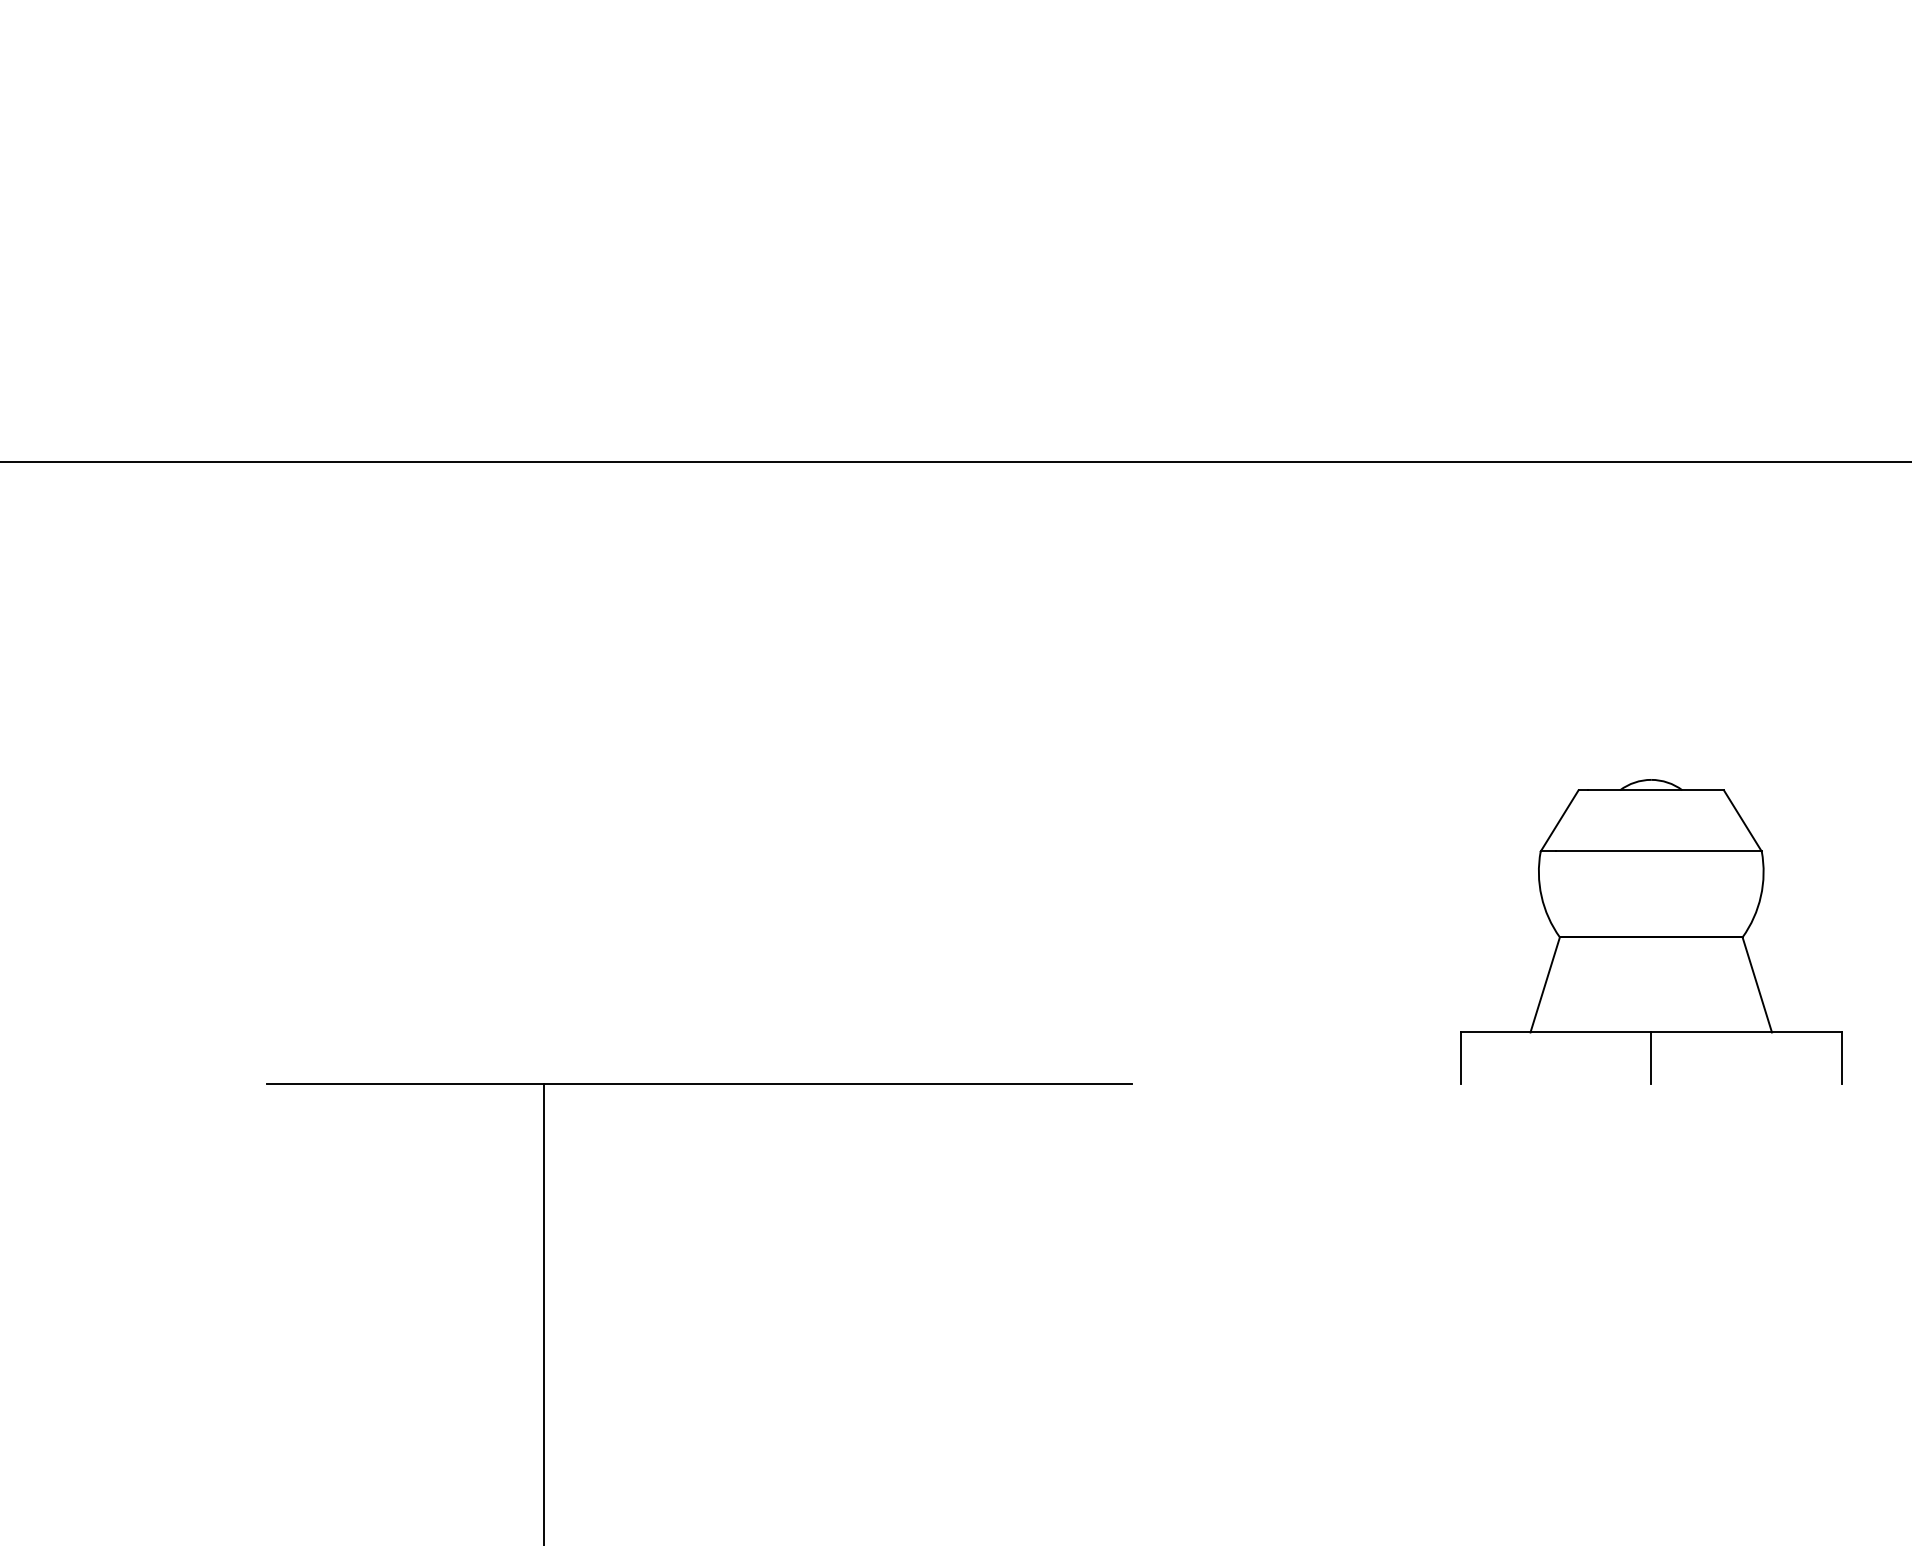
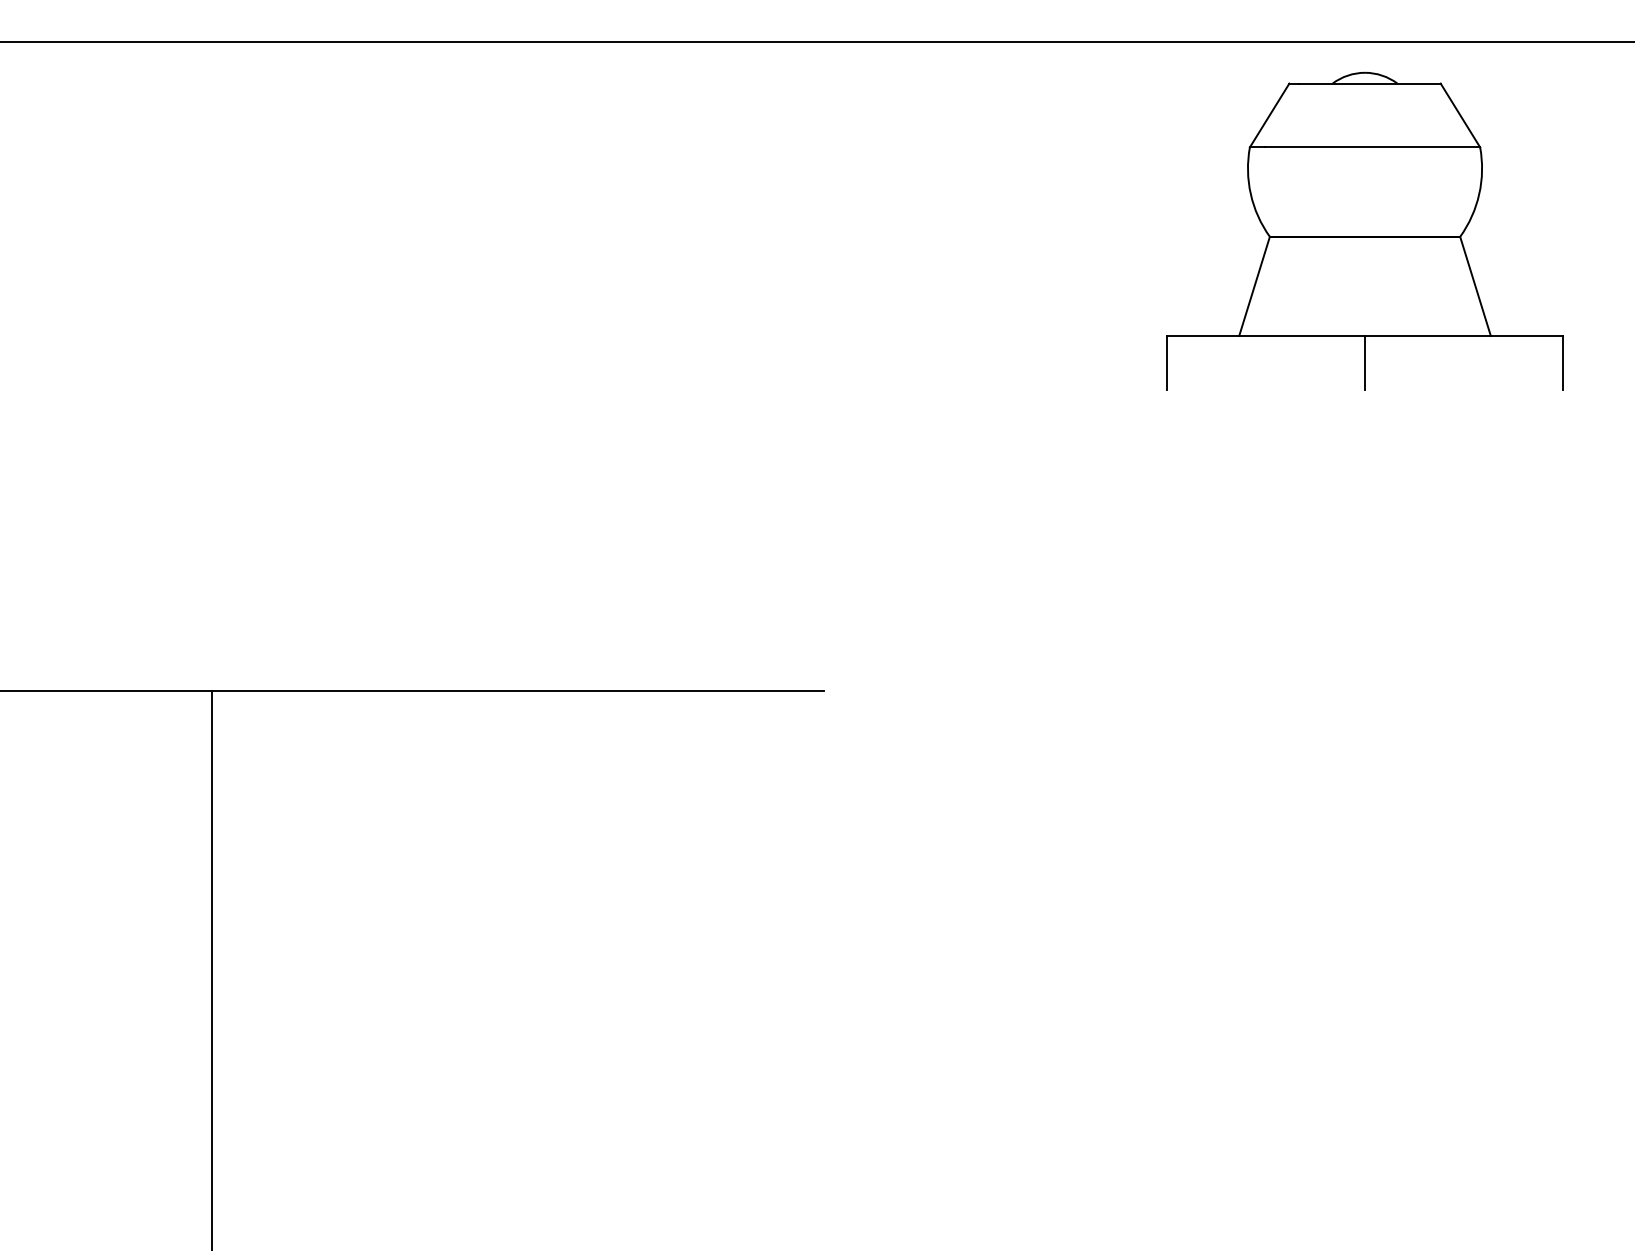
part: (1651, 931) -> (1365, 230), moved

